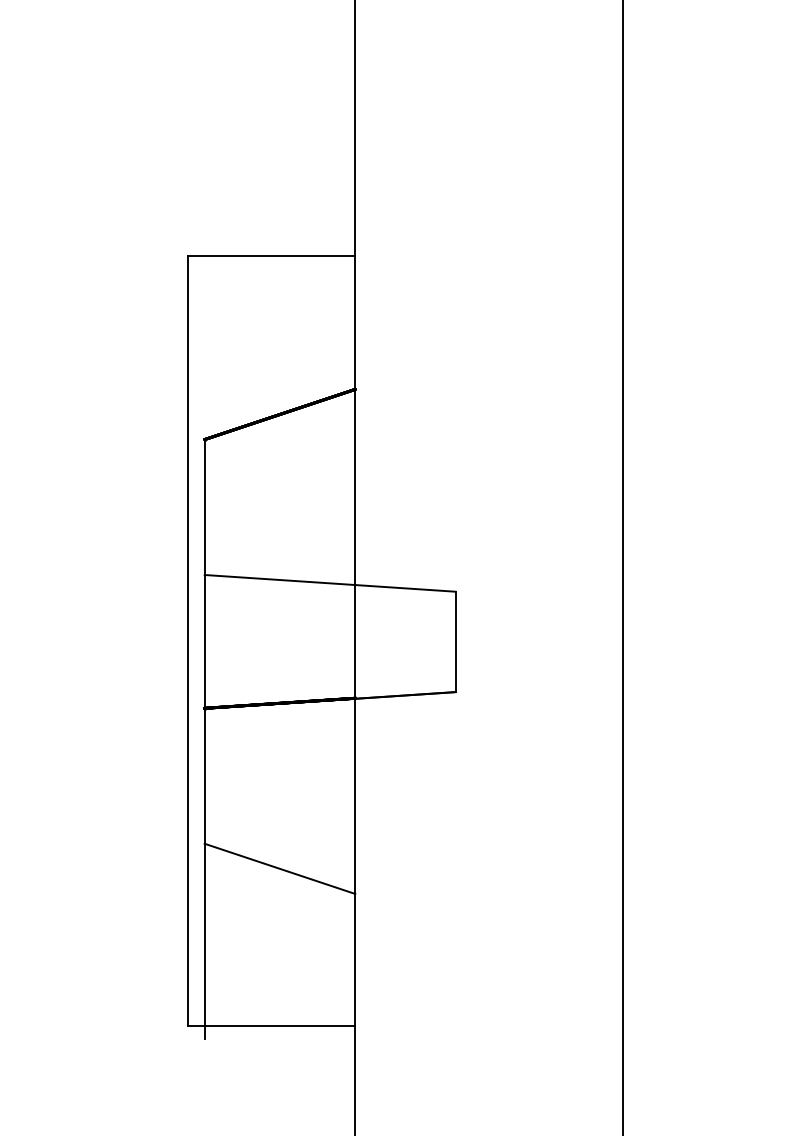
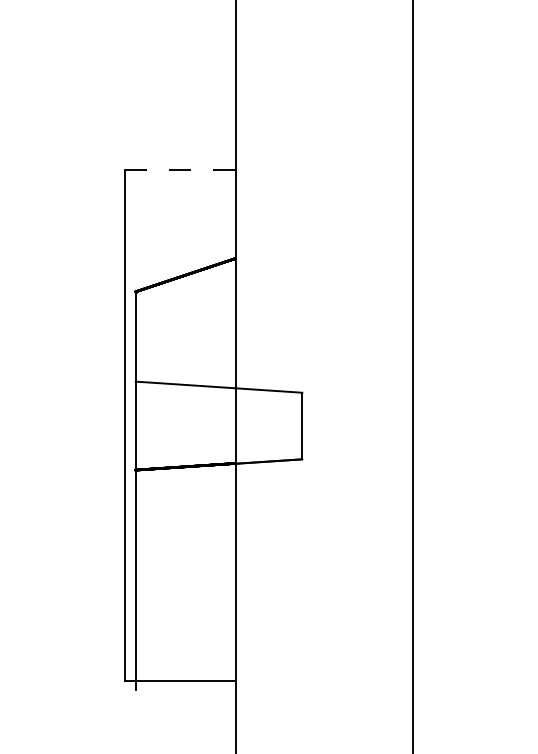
line: (272, 256) -> (180, 170), solid -> dashed
line: (279, 868) -> (185, 576), removed

